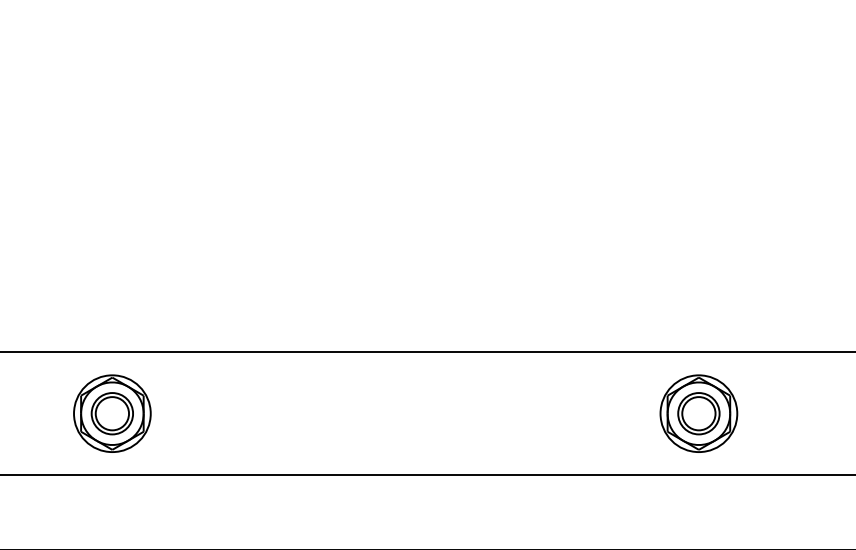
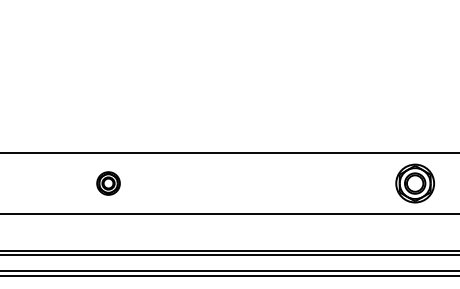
part: (112, 413) -> (108, 183), size x0.6
part: (697, 413) -> (414, 183), moved

